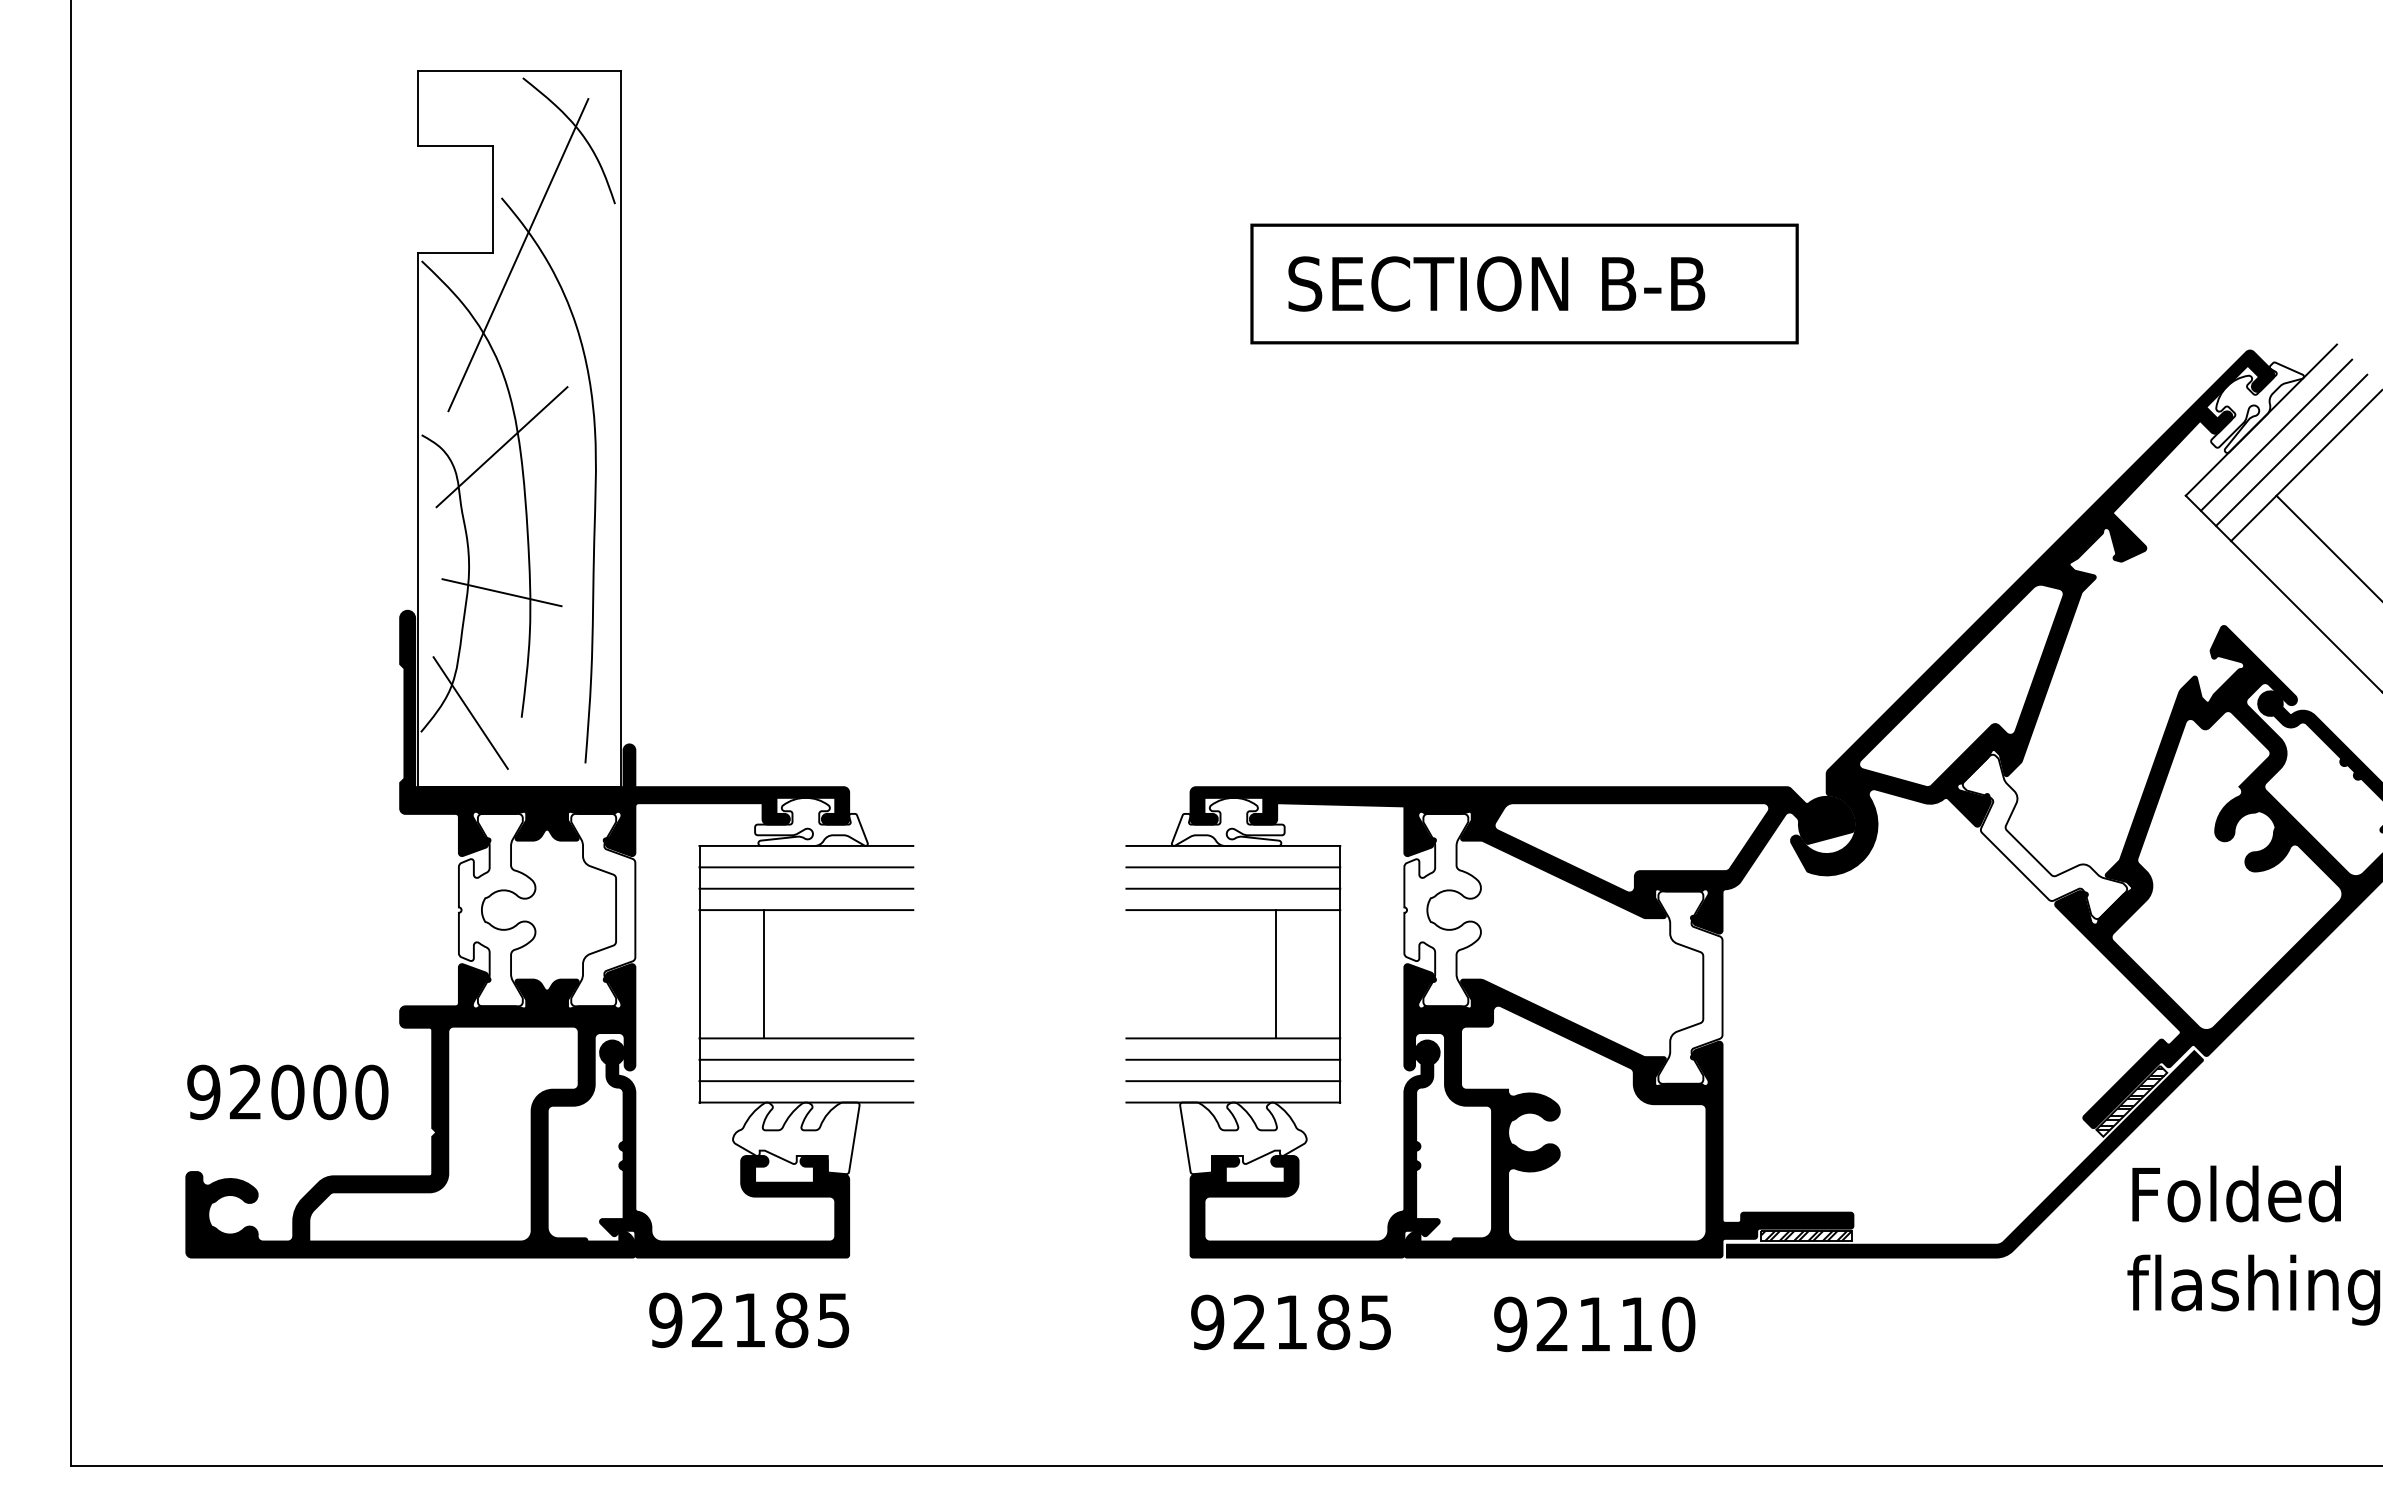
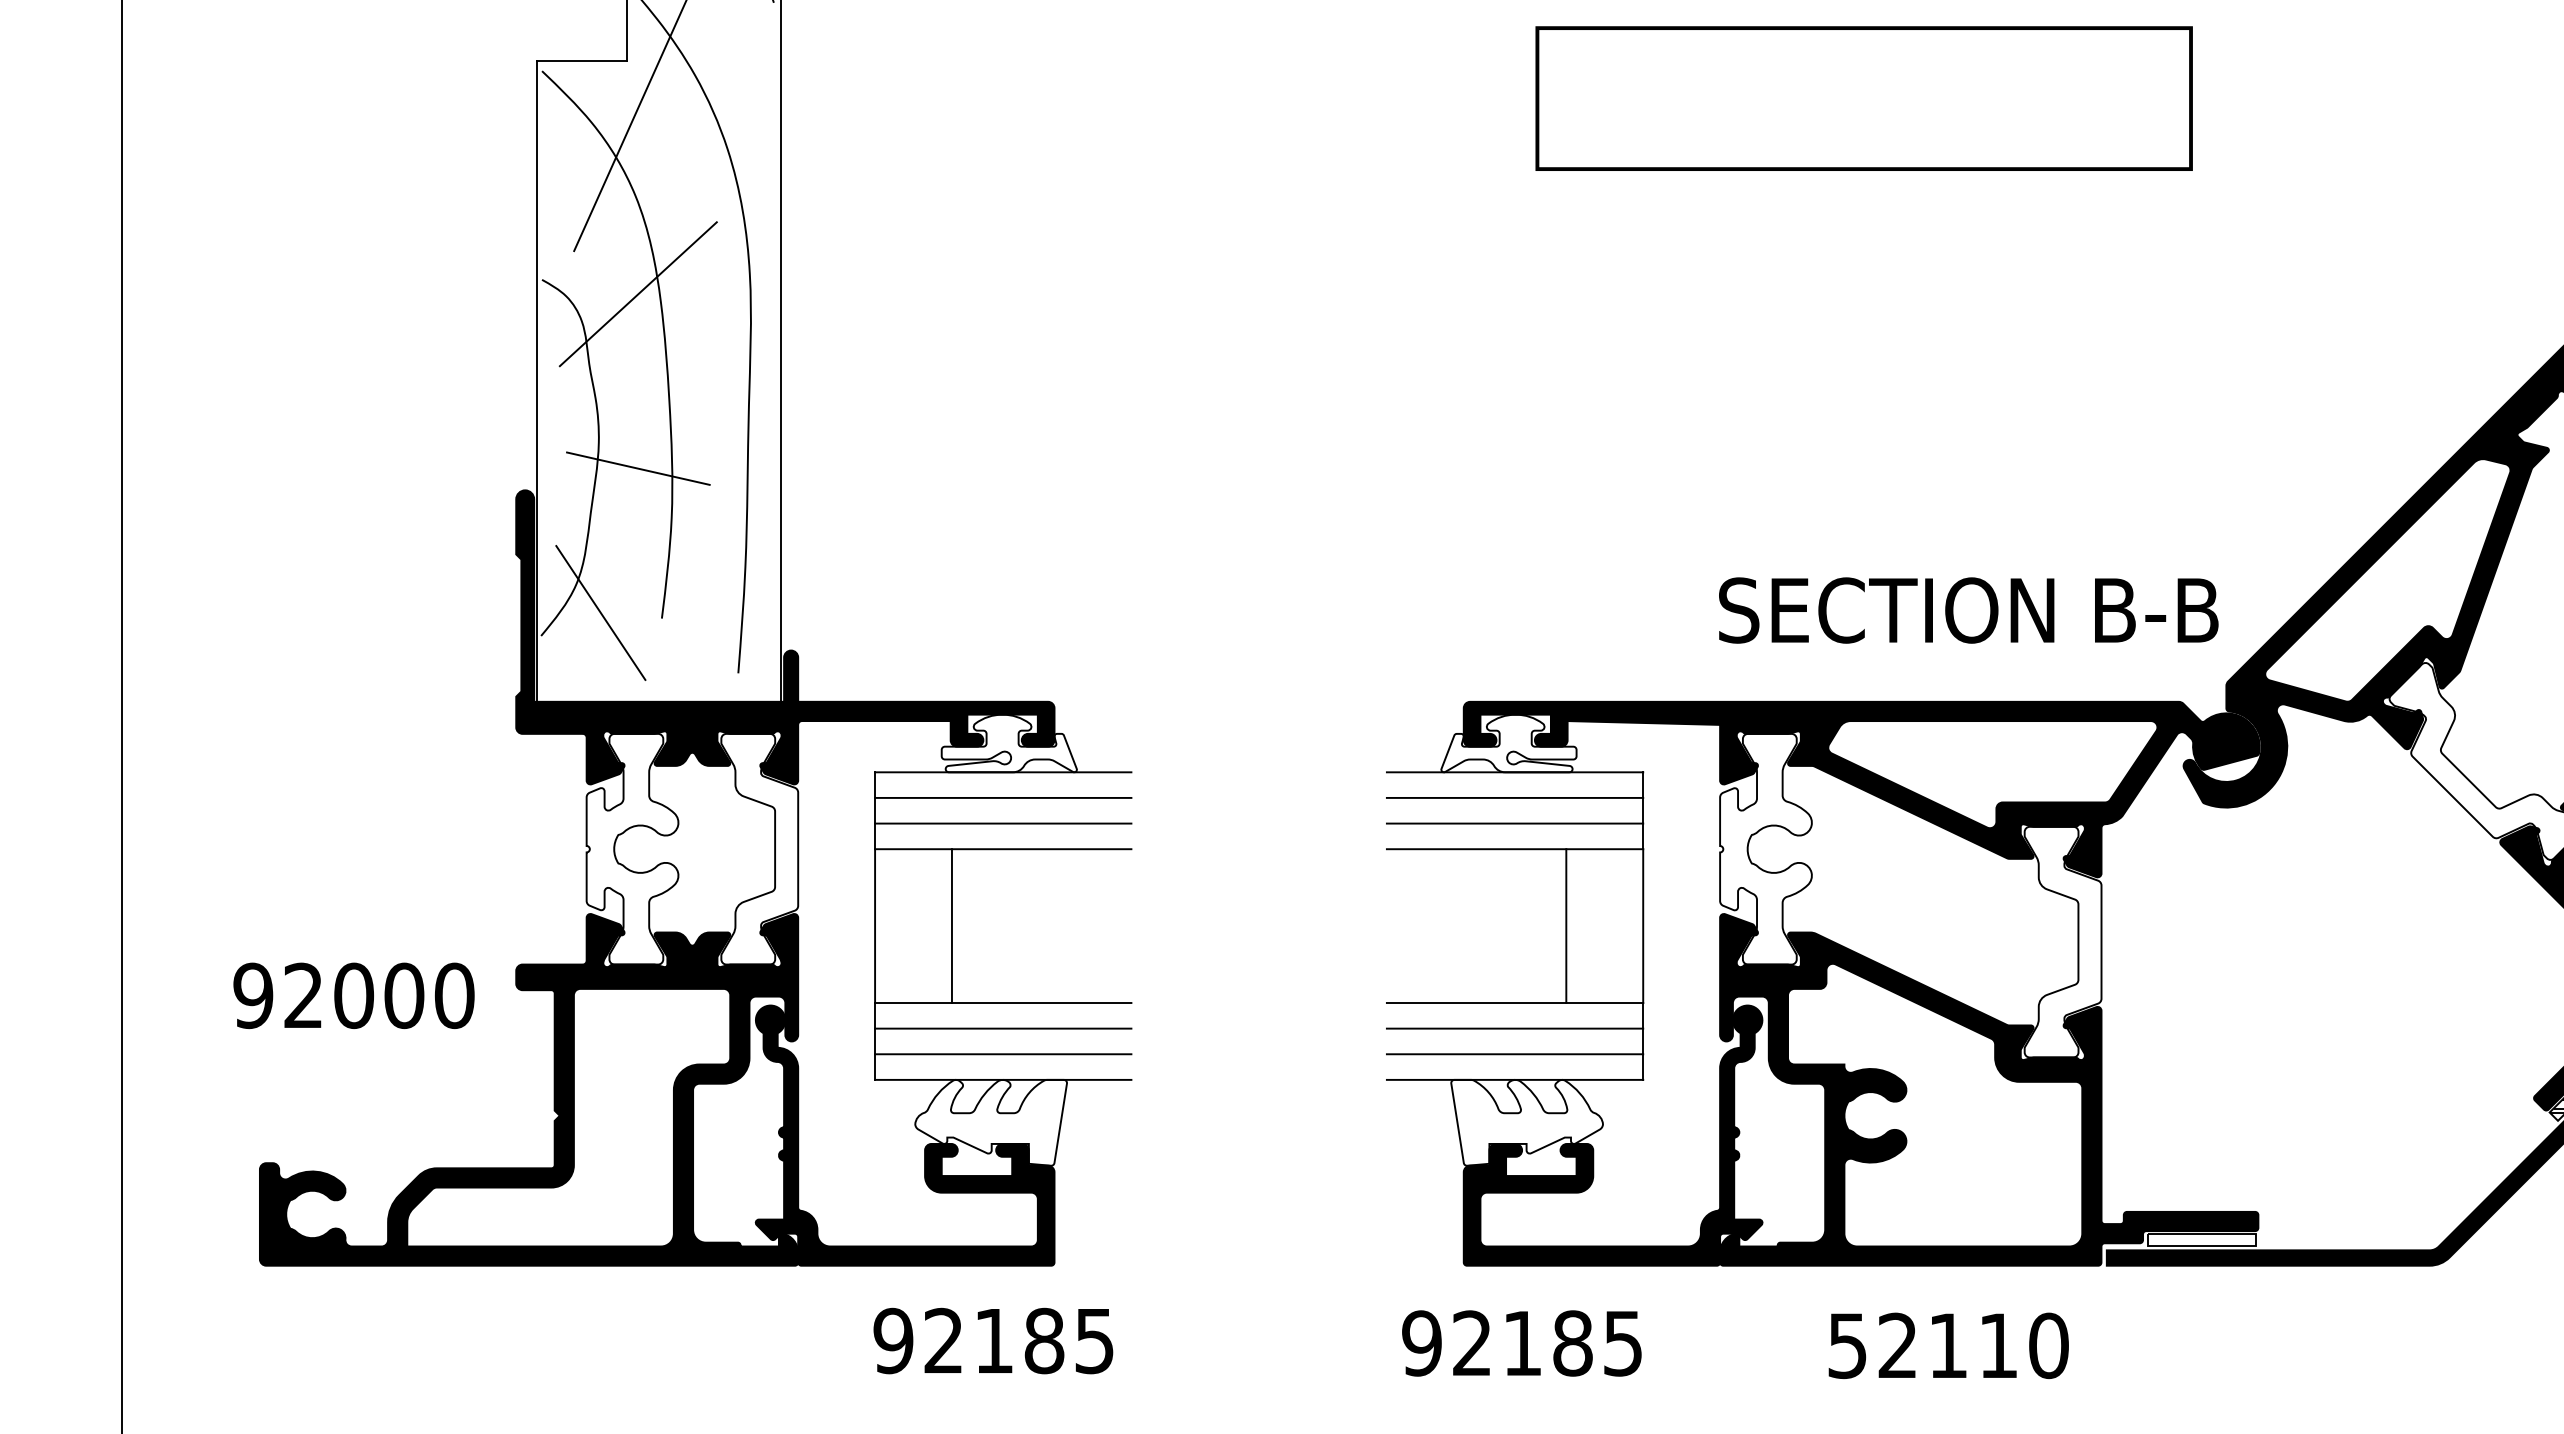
text: (1496, 283) -> (1968, 609), moved
text: (287, 1092) -> (353, 995), moved
hatch: (1806, 1235) -> (2202, 1239), removed
text: (749, 1320) -> (993, 1341), moved
text: (1290, 1322) -> (1521, 1343), moved
text: (1510, 1323) -> (1847, 1344), 92110 -> 52110

